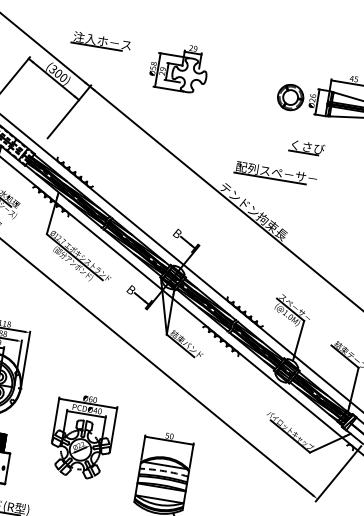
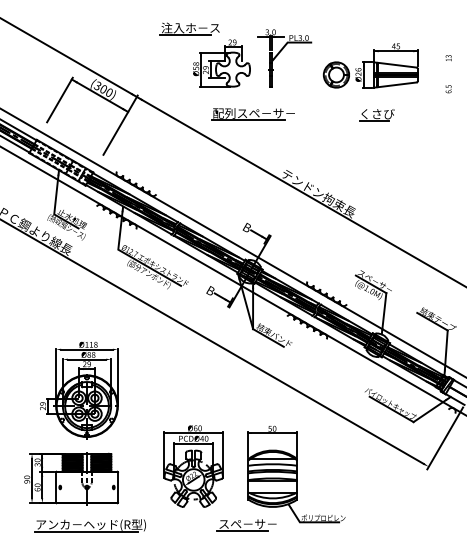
part: (101, 41) -> (189, 28), moved
part: (236, 68) -> (278, 55), added
part: (306, 148) -> (376, 115), moved
part: (275, 173) -> (252, 114), moved
part: (82, 436) -> (193, 466), moved
arc: (163, 471) -> (272, 464), dashed -> solid

